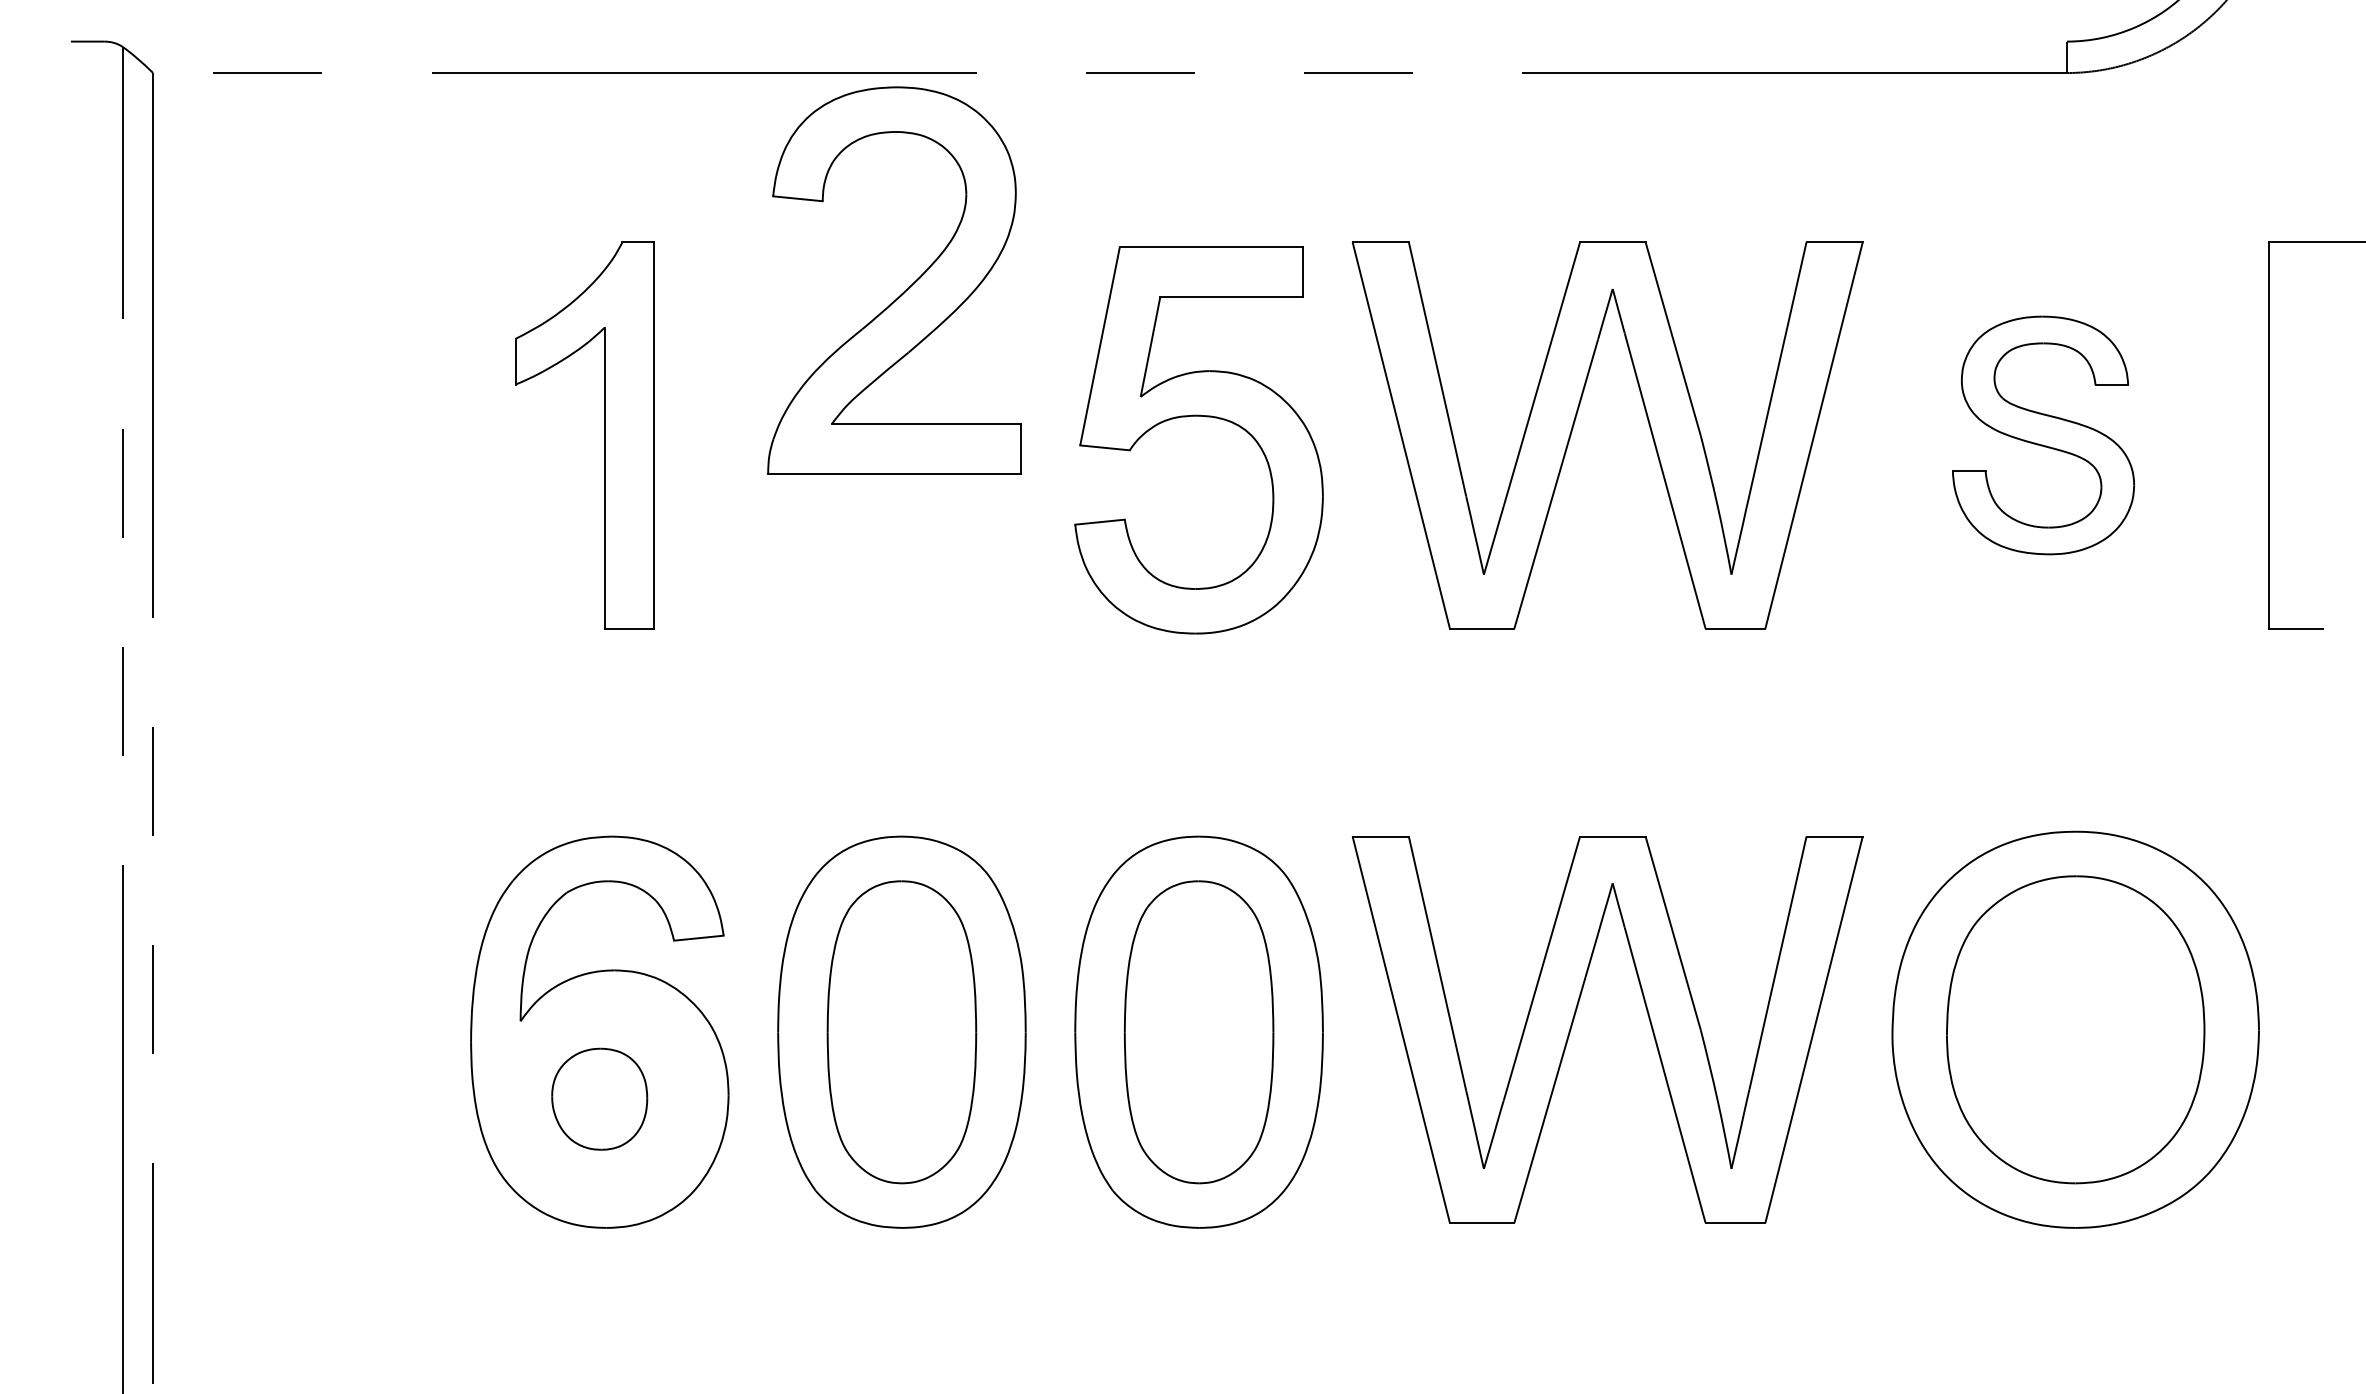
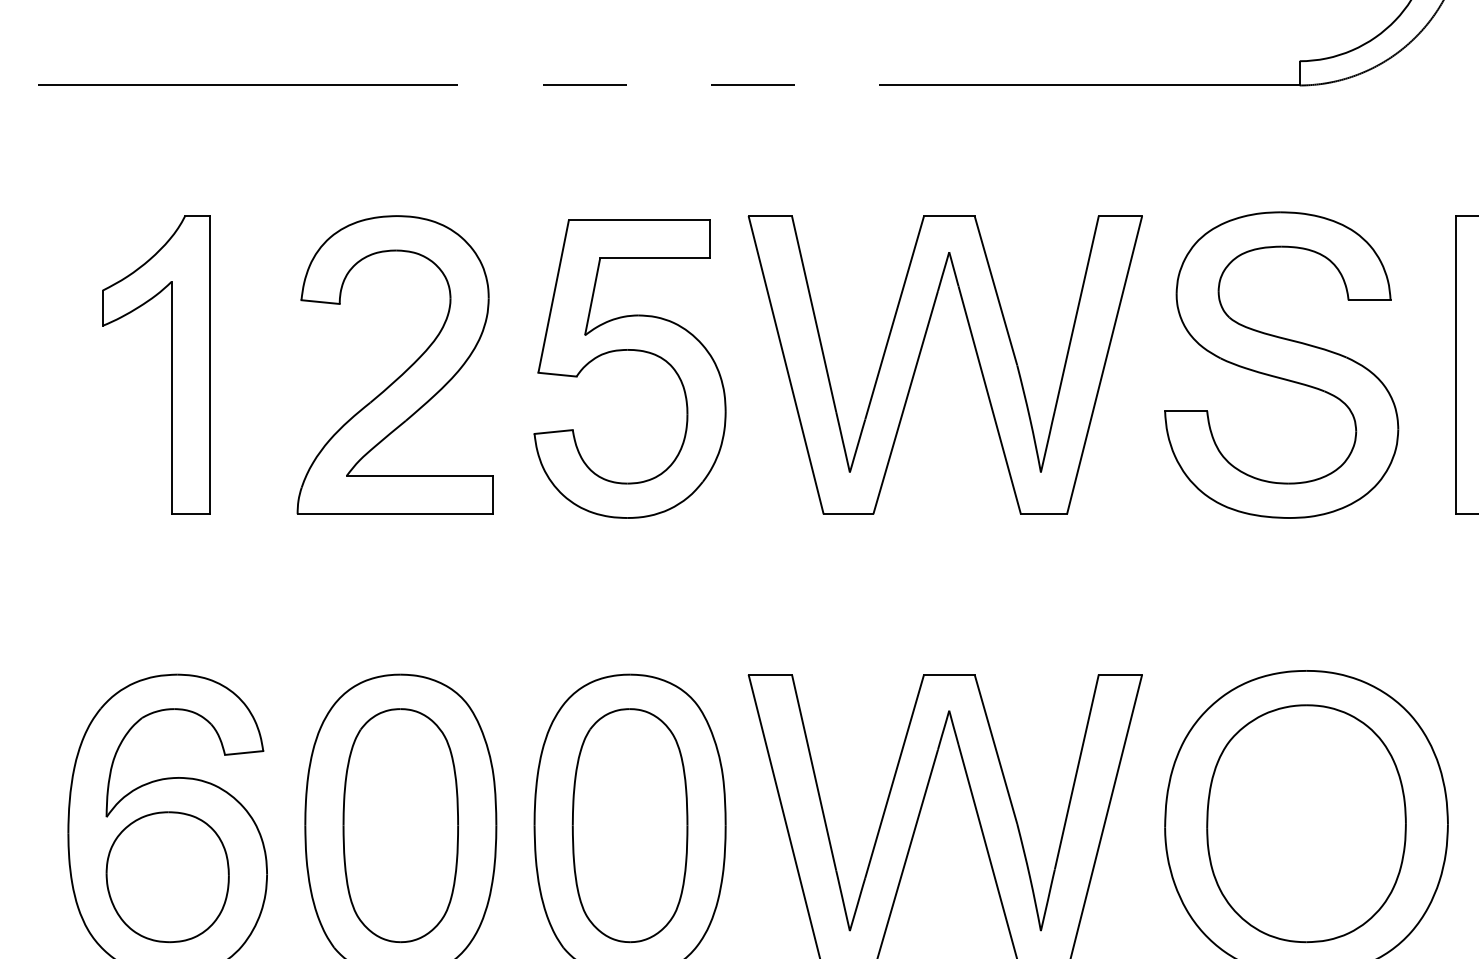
part: (904, 290) -> (402, 372), moved
part: (2043, 435) -> (1281, 365), size x1.67
part: (599, 1099) -> (167, 877), size x1.67

